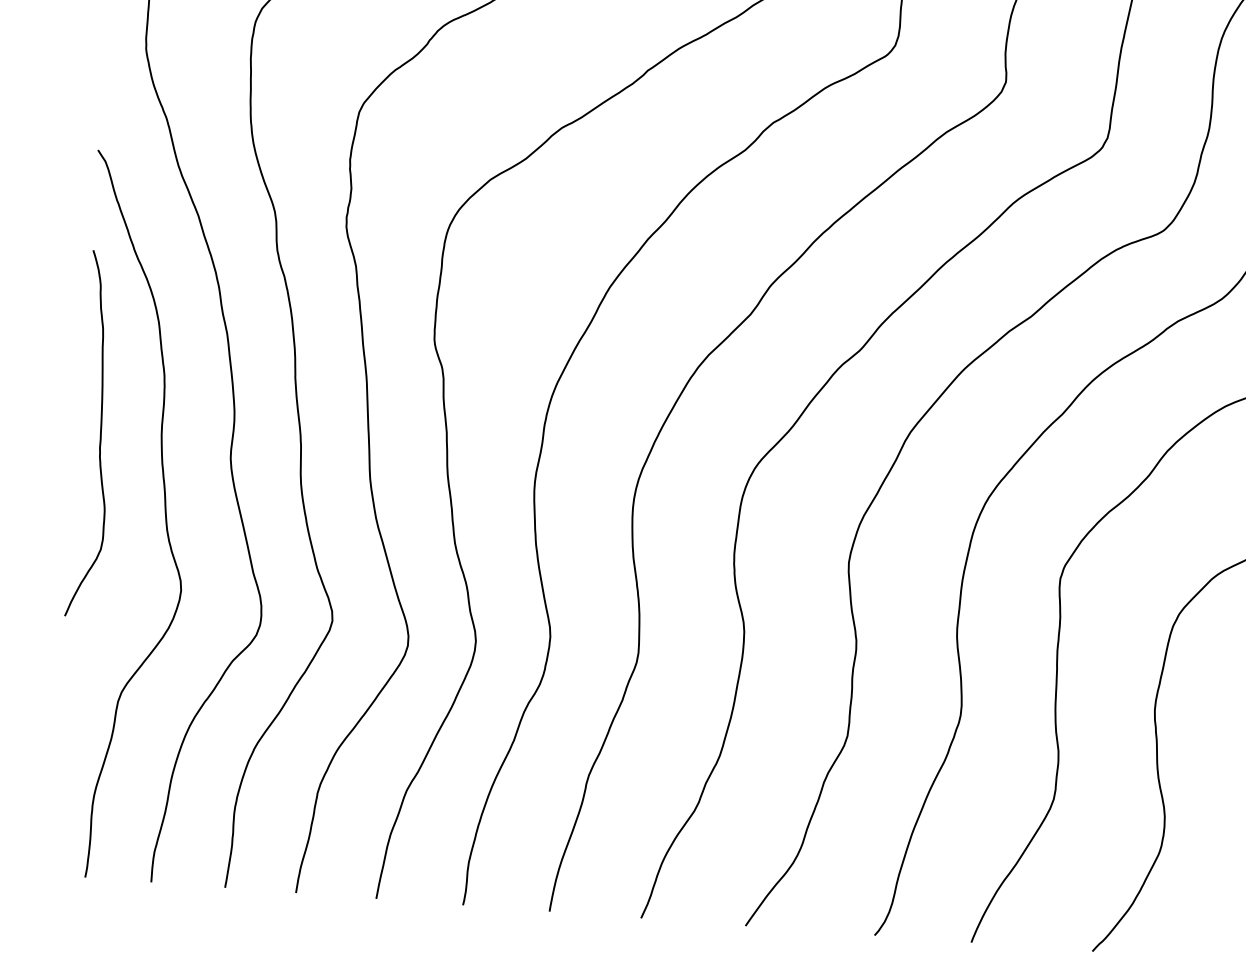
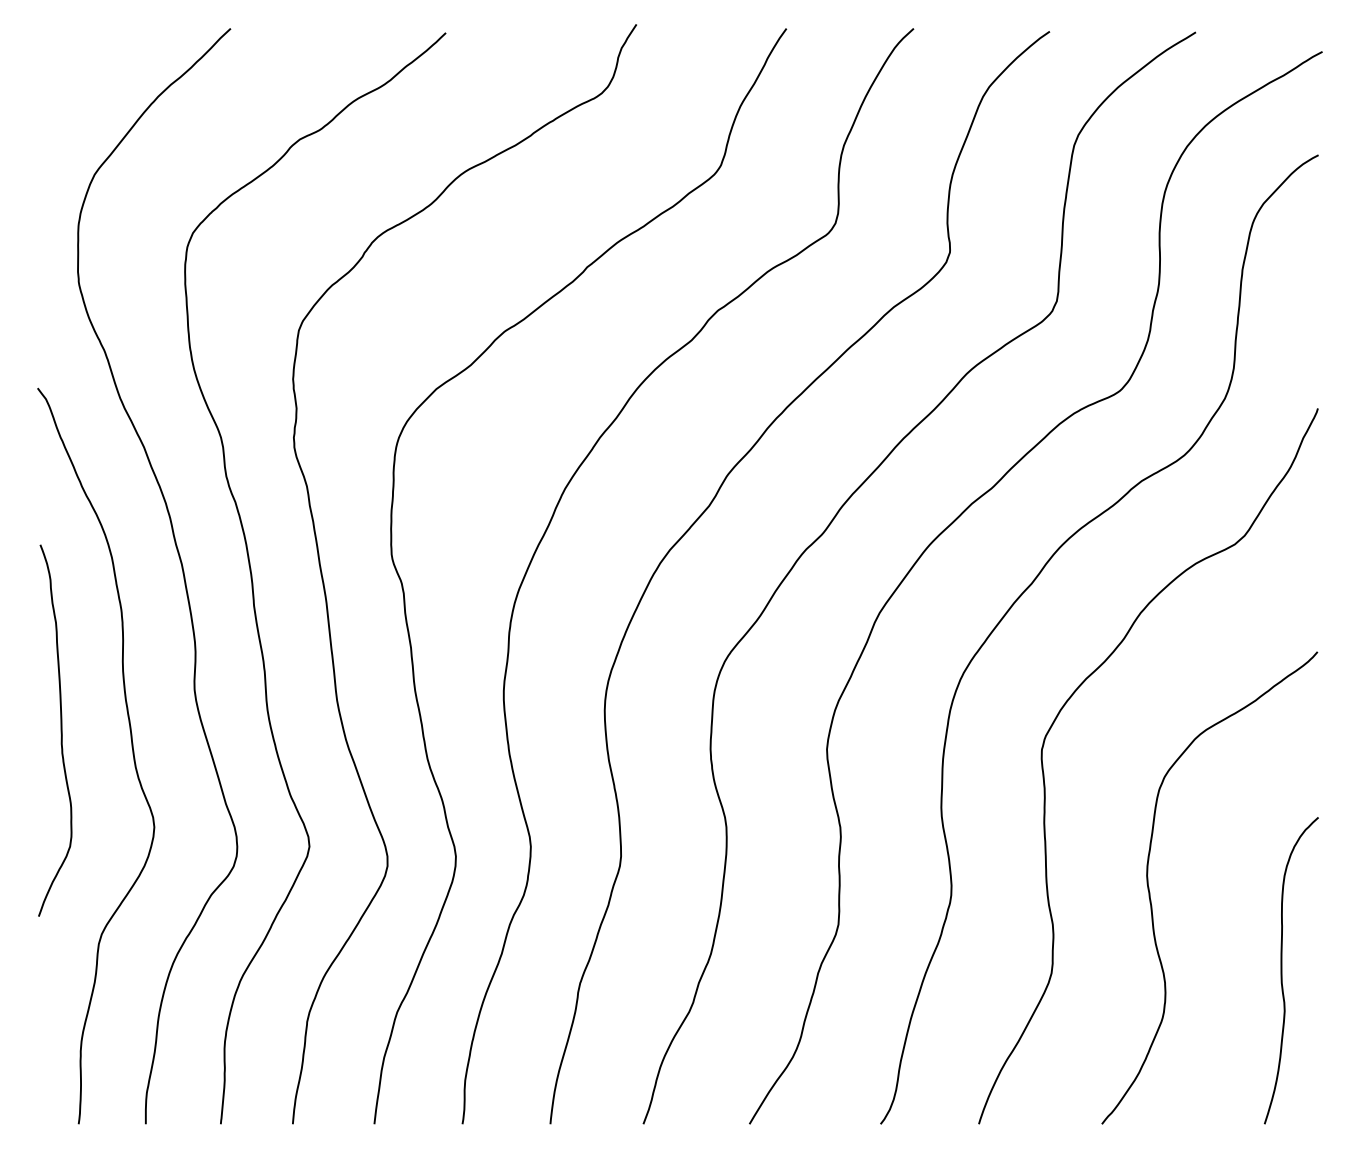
curve: (99, 434) -> (60, 730), moved

